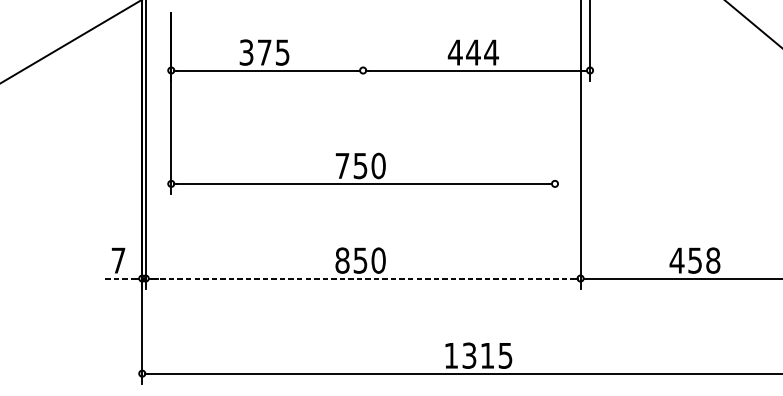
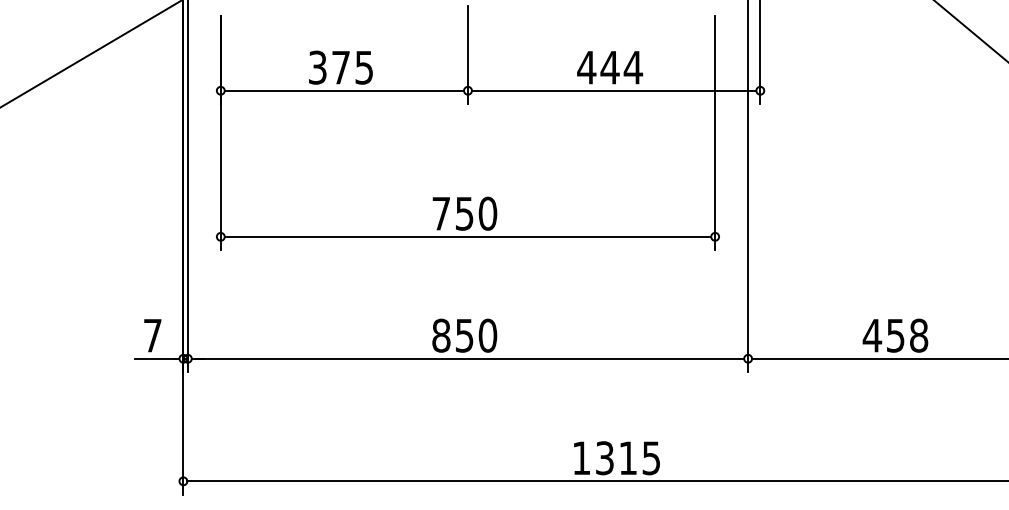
line: (362, 42) -> (467, 54), added
line: (555, 103) -> (715, 133), added
line: (119, 278) -> (154, 358), dashed -> solid
line: (363, 278) -> (468, 358), dashed -> solid

